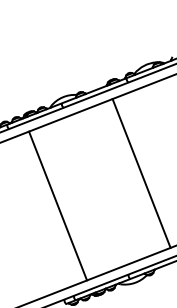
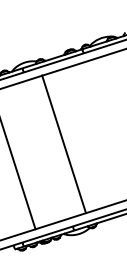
line: (141, 173) -> (63, 144), moved

